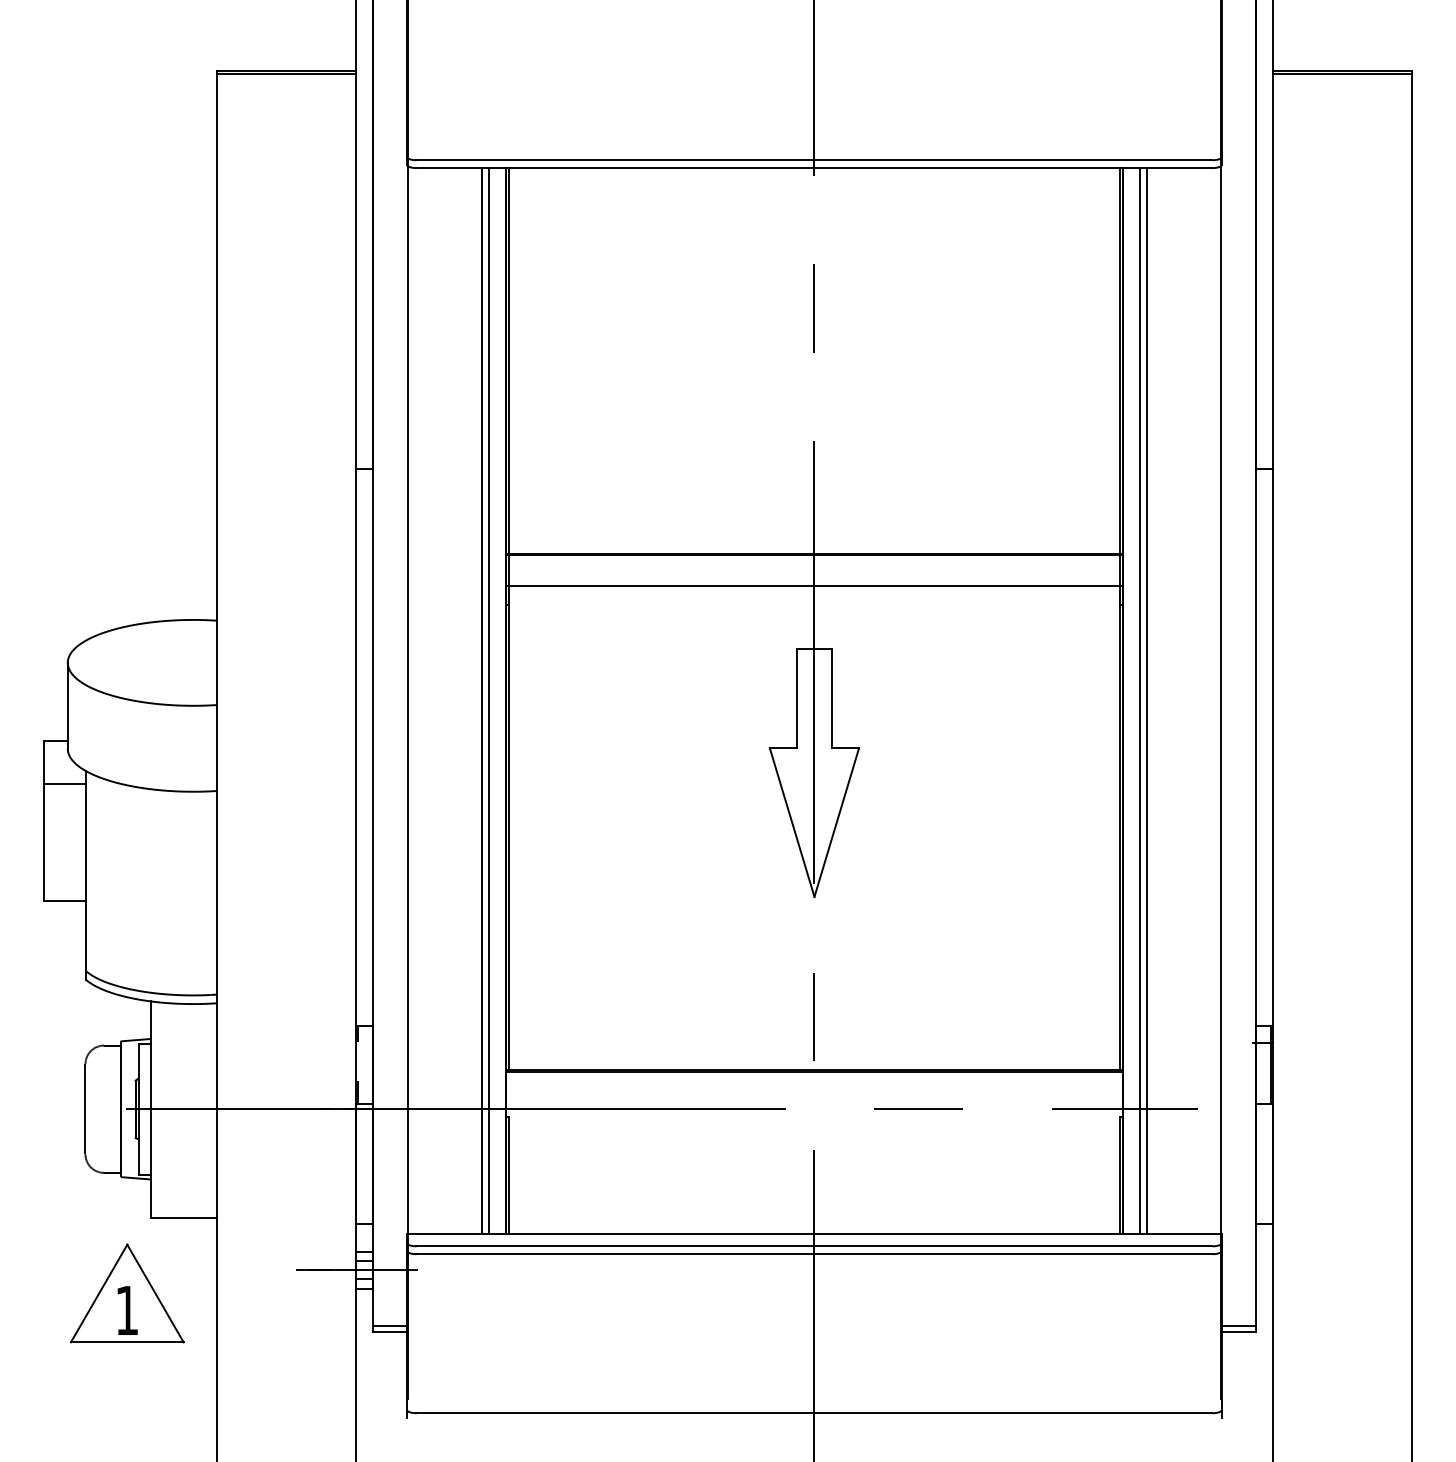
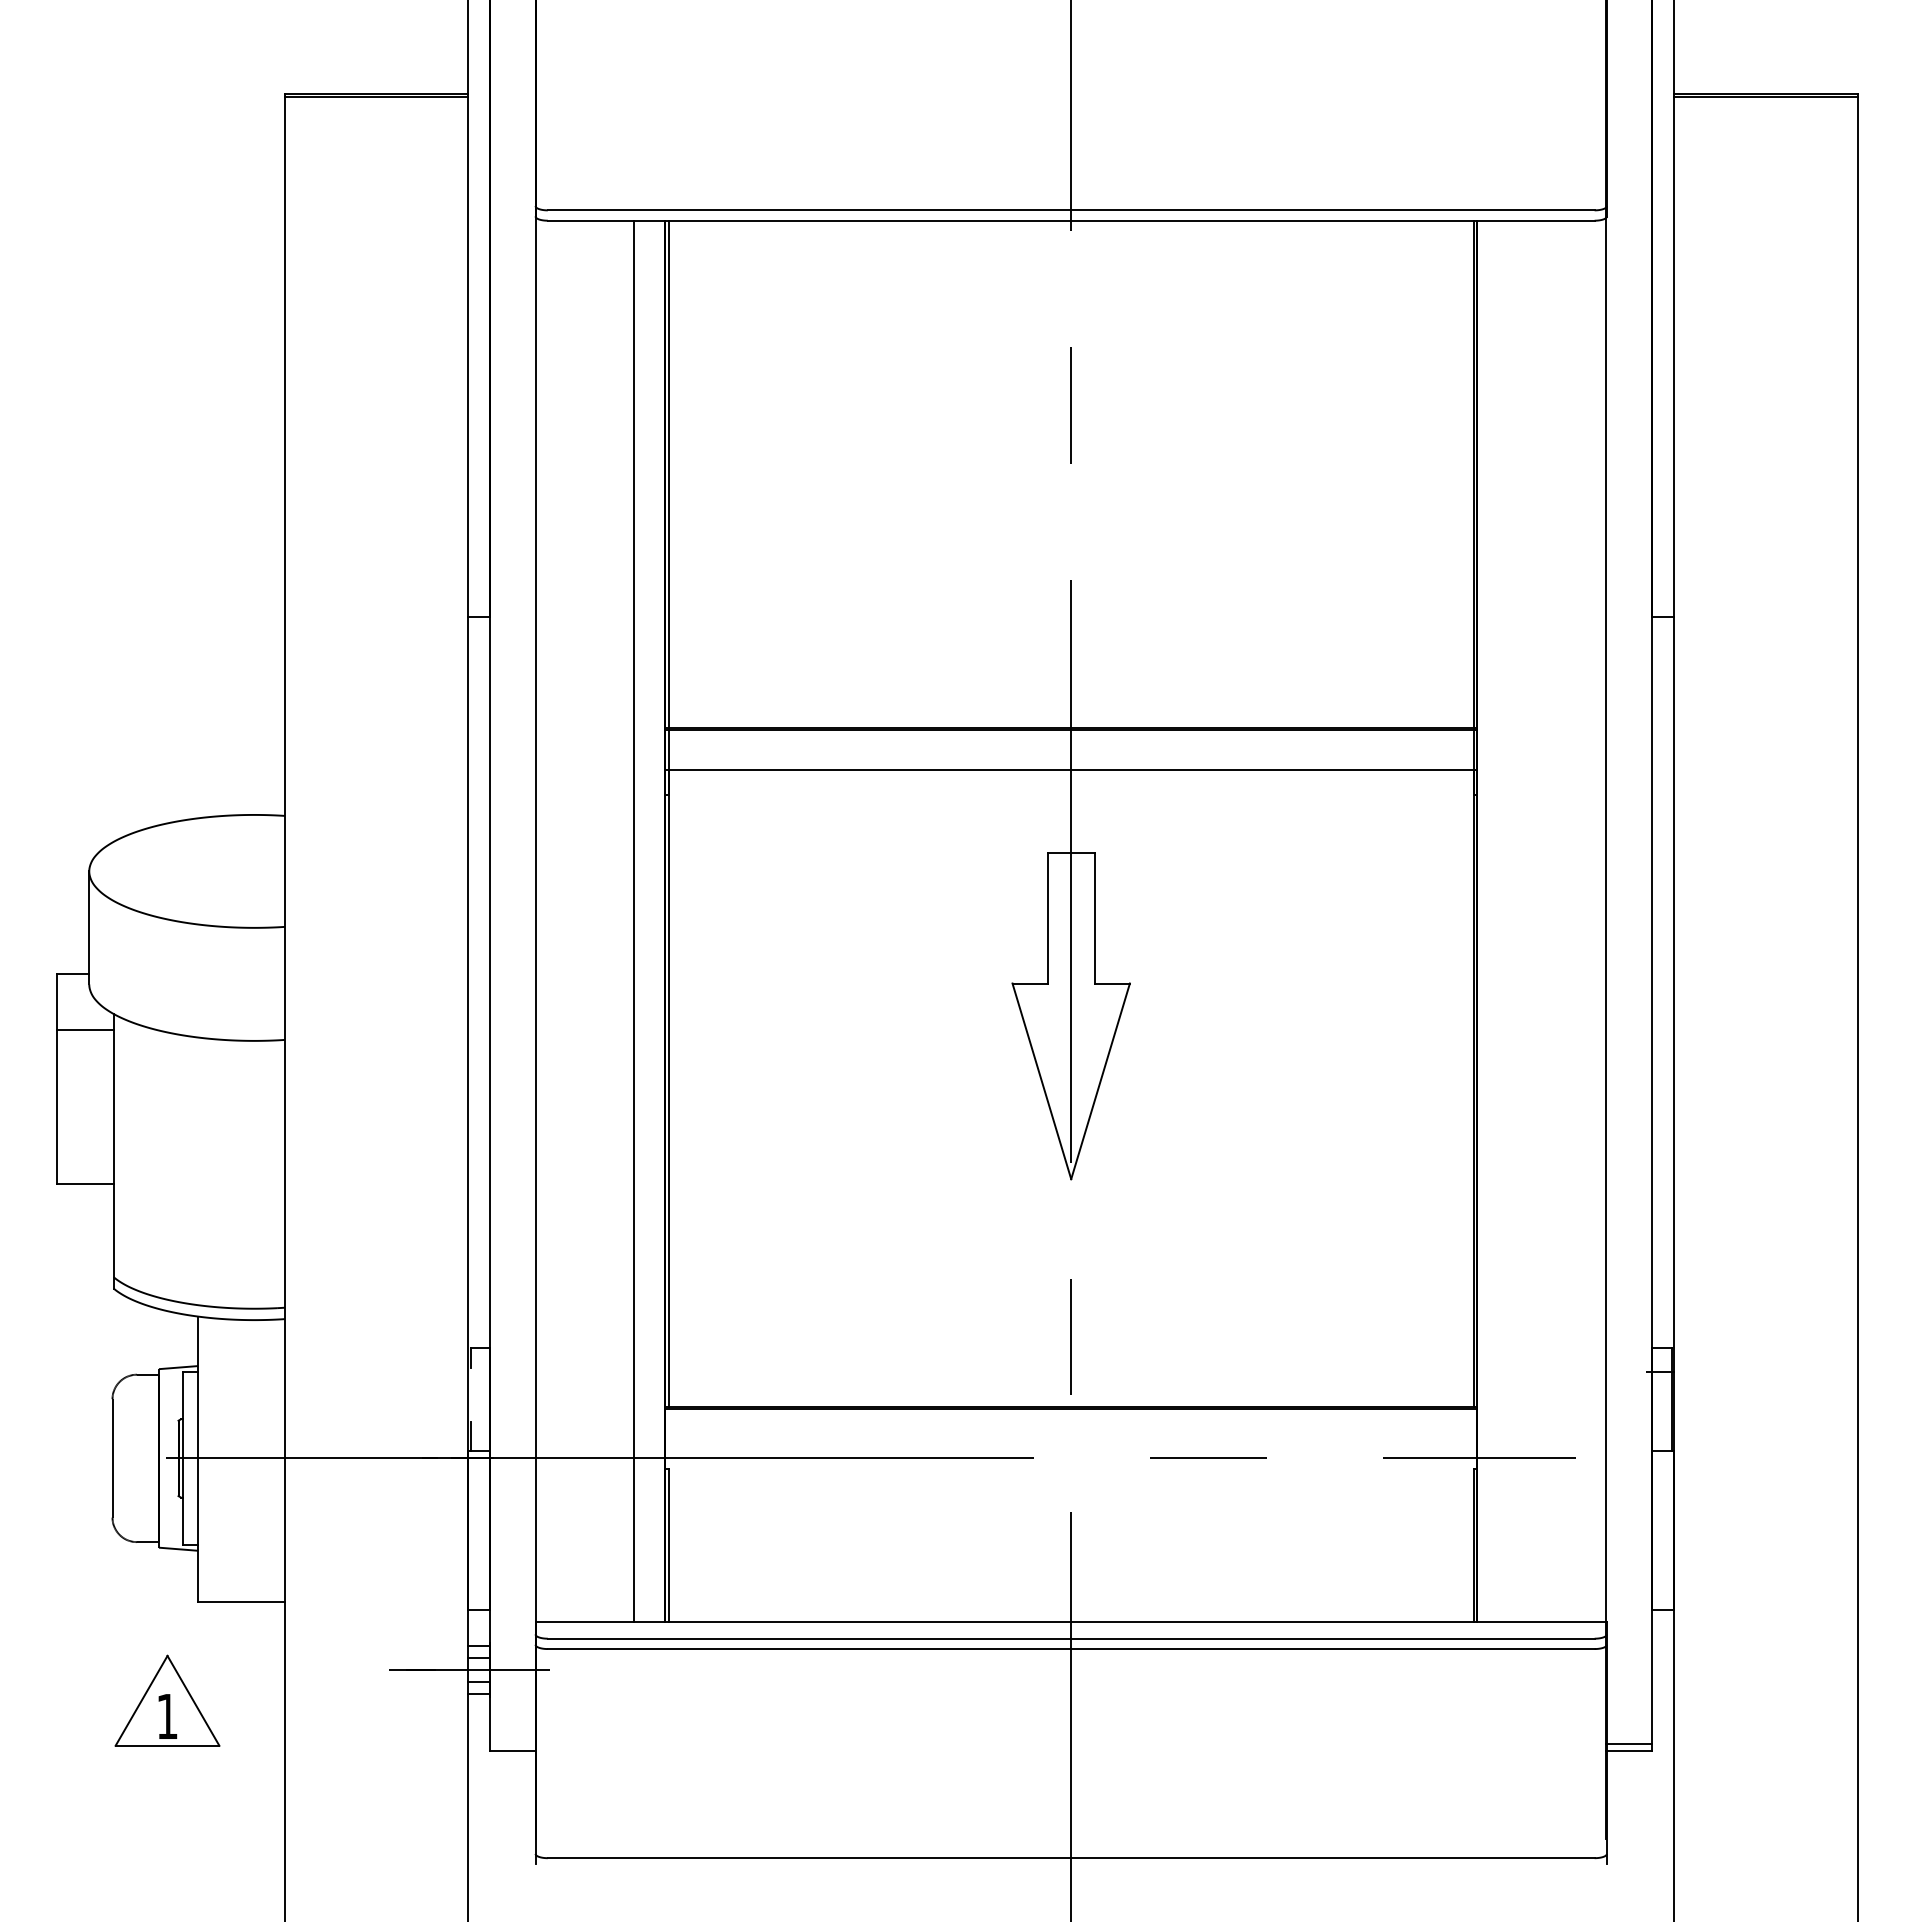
line: (489, 700) -> (643, 920), removed
line: (1140, 700) -> (1499, 920), removed
line: (1146, 700) -> (1508, 920), removed
part: (127, 1293) -> (167, 1700), size x0.7
line: (390, 1326) -> (513, 1744), removed

